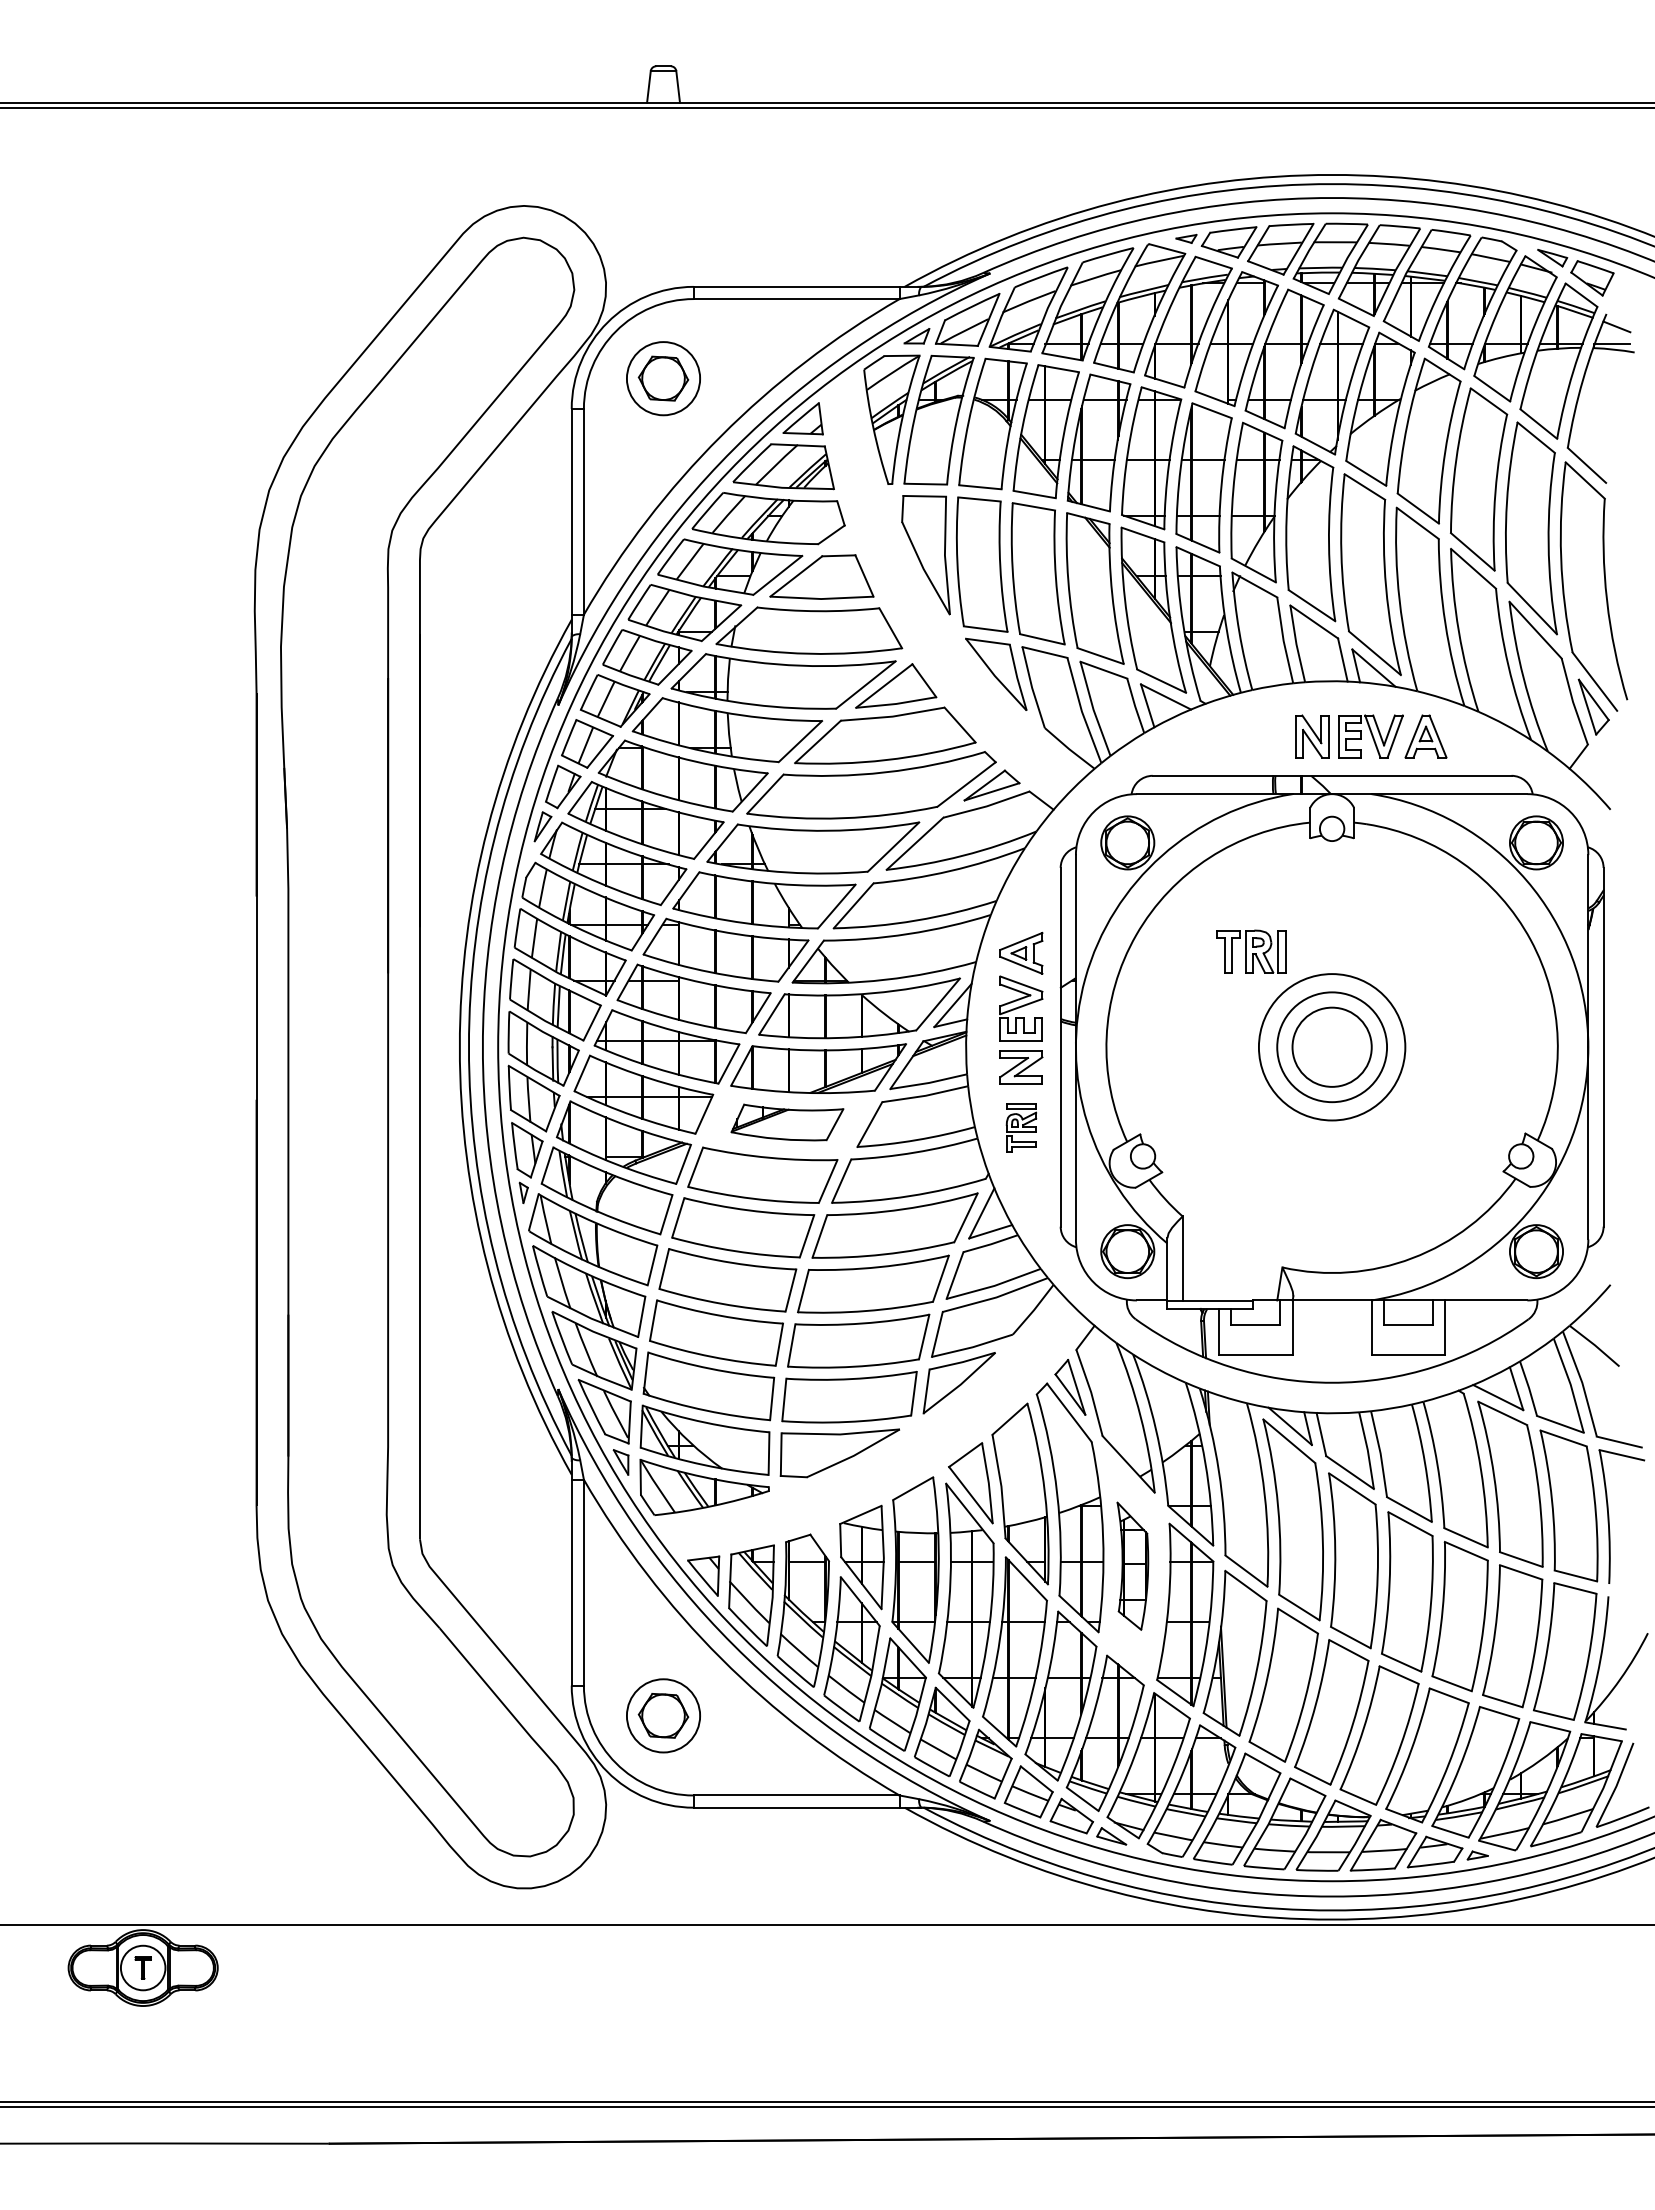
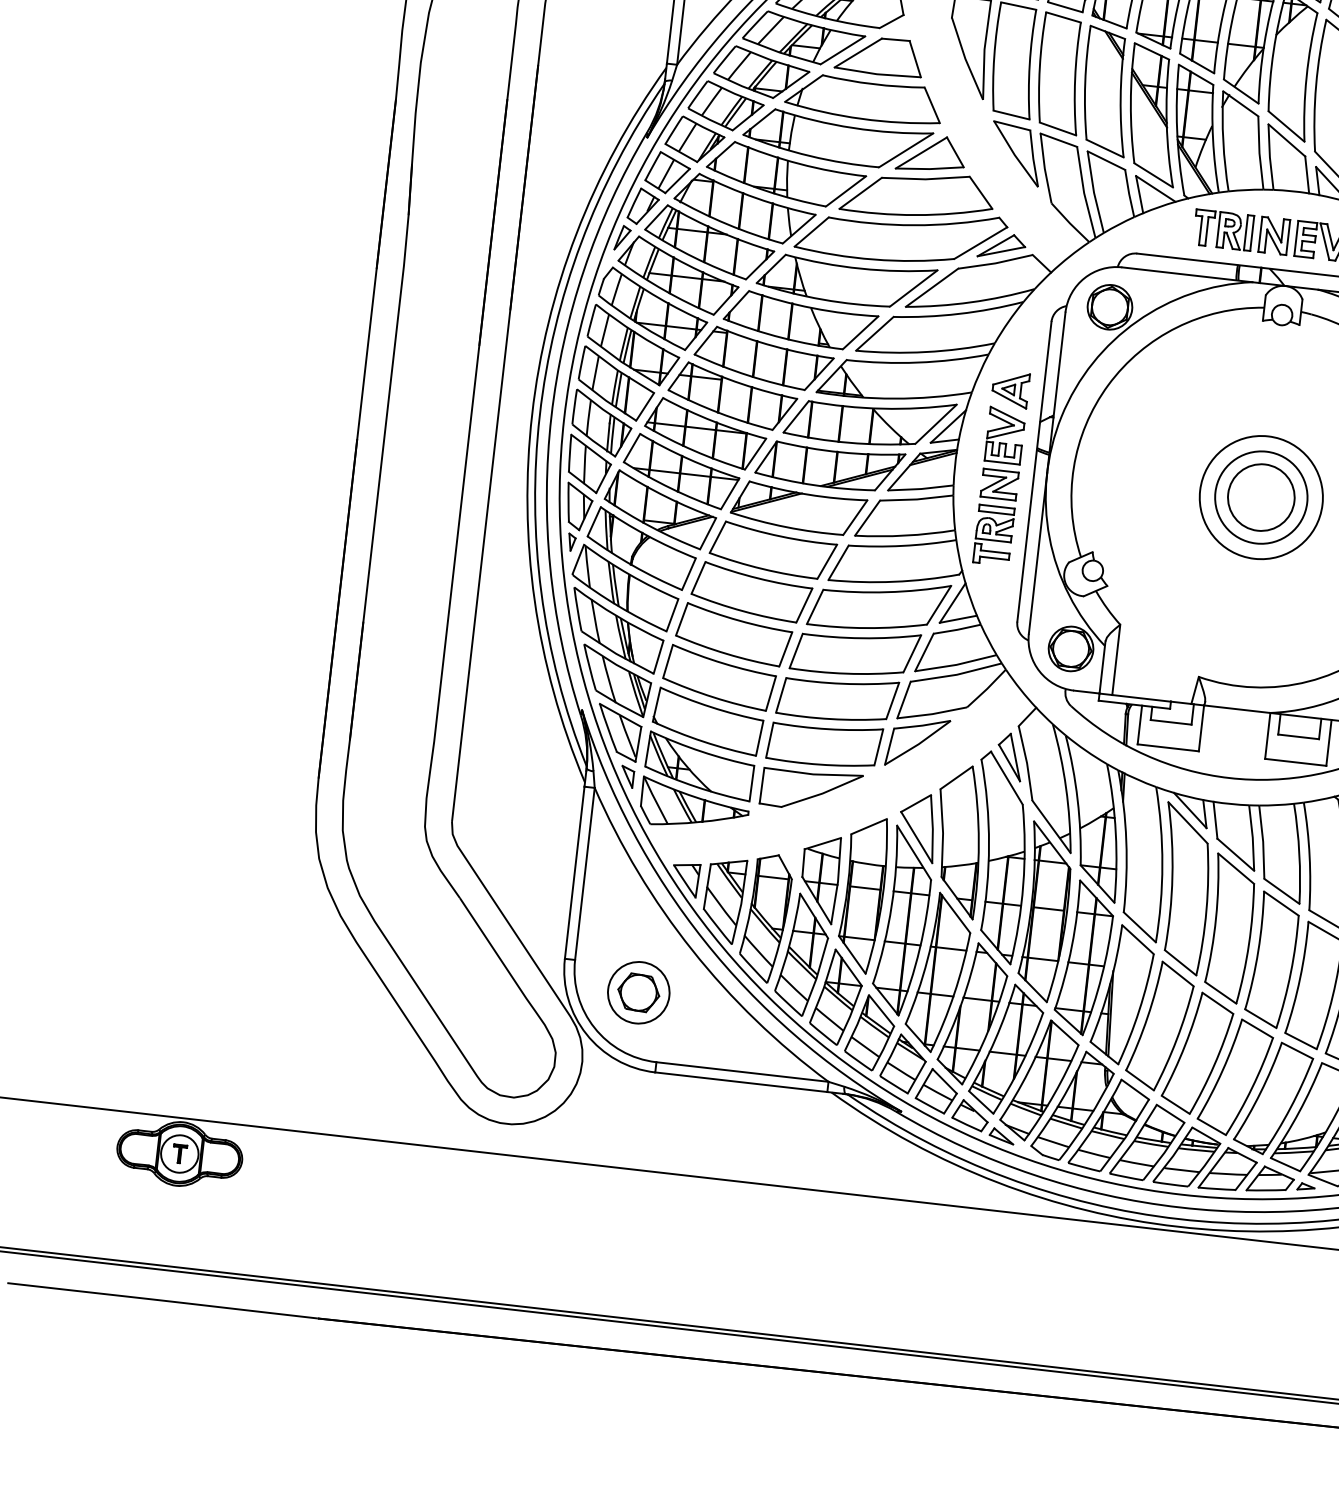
part: (1251, 951) -> (1223, 230), moved
part: (787, 1122) -> (798, 508), size x1.43
part: (1021, 1127) -> (994, 535), size x1.43
part: (1132, 1566) -> (1045, 912), size x1.67

